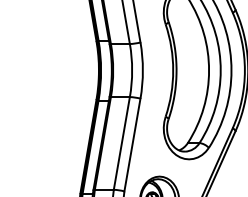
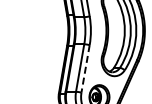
line: (132, 146) -> (85, 69), solid -> dashed

